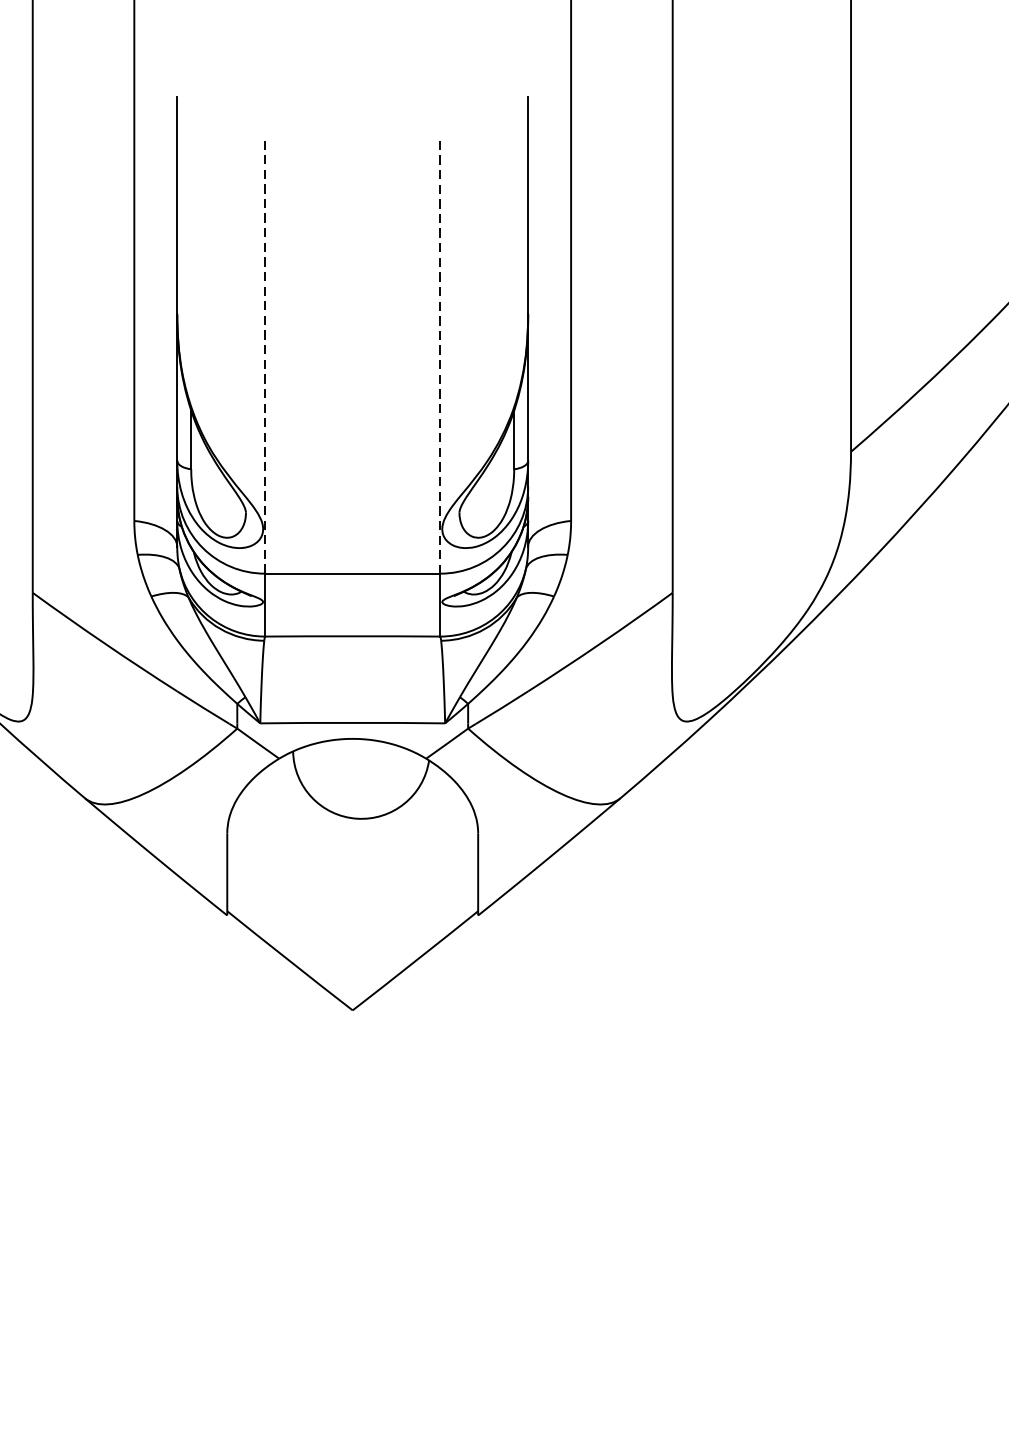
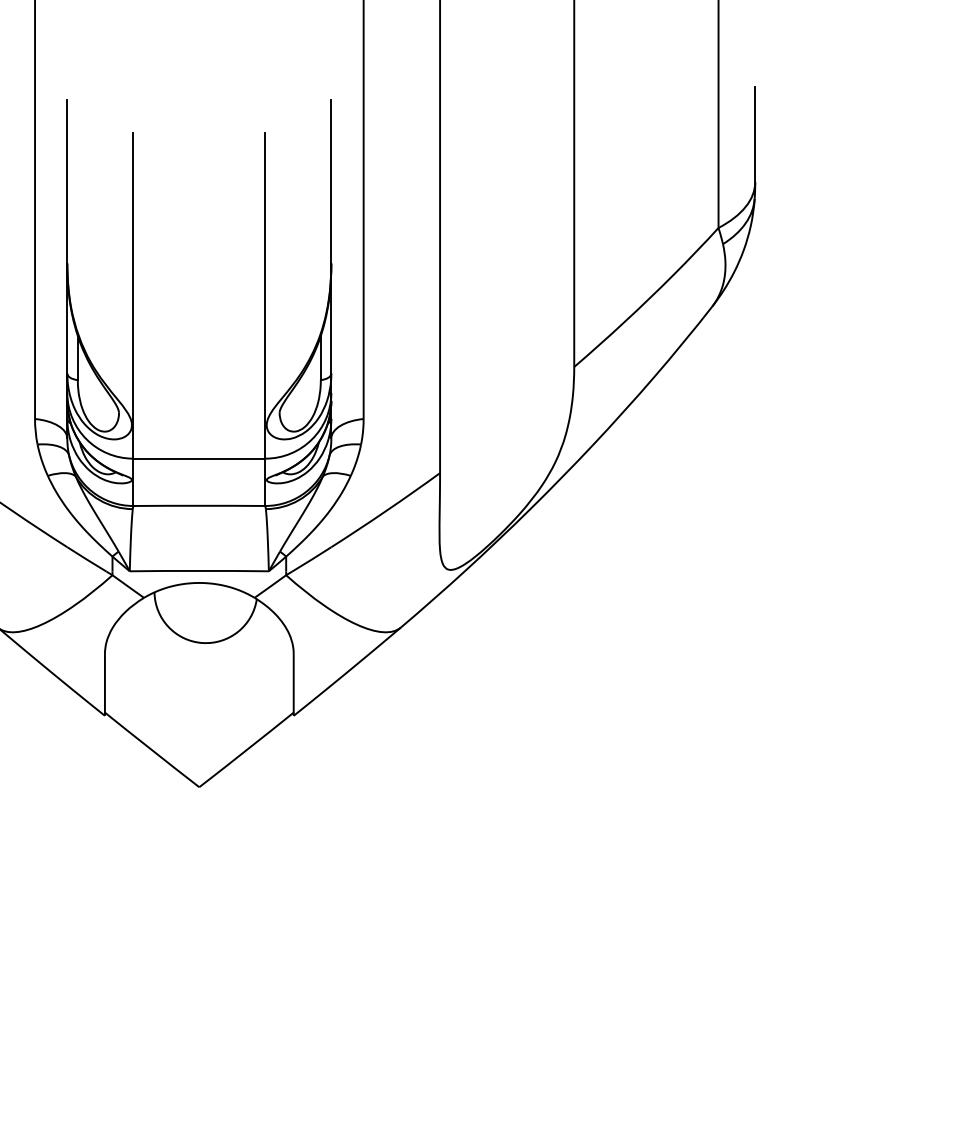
line: (265, 356) -> (133, 295), dashed -> solid
line: (440, 356) -> (265, 295), dashed -> solid

